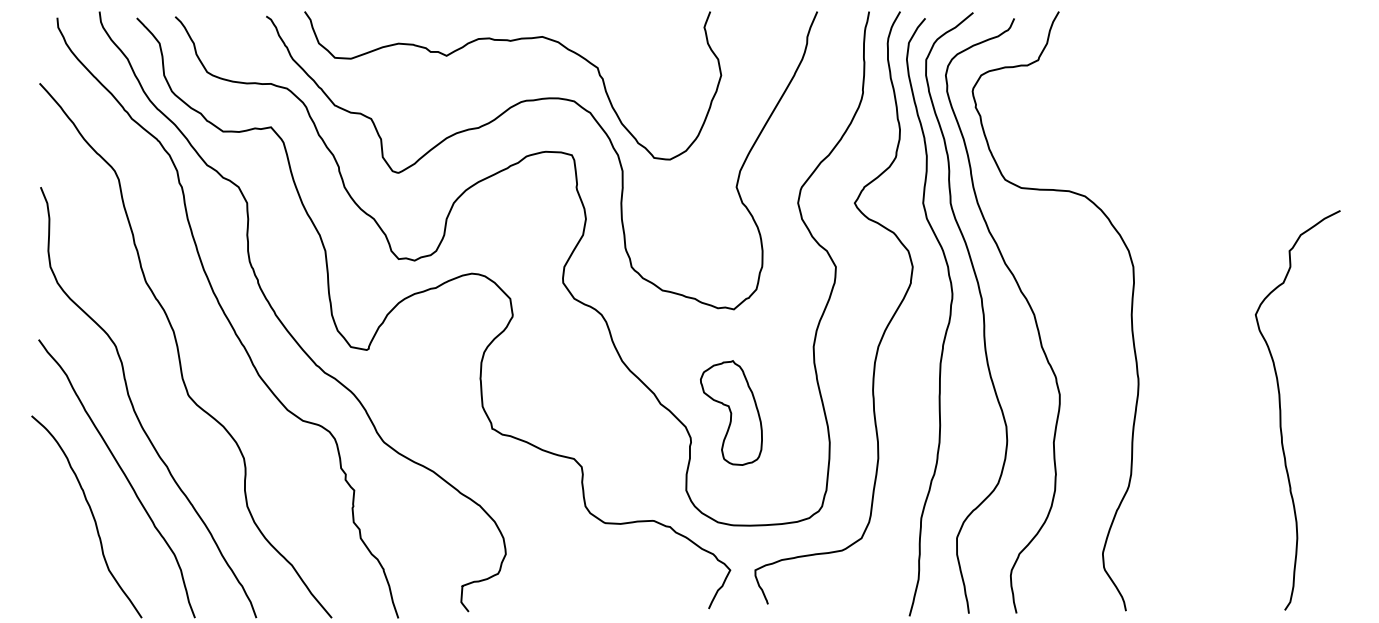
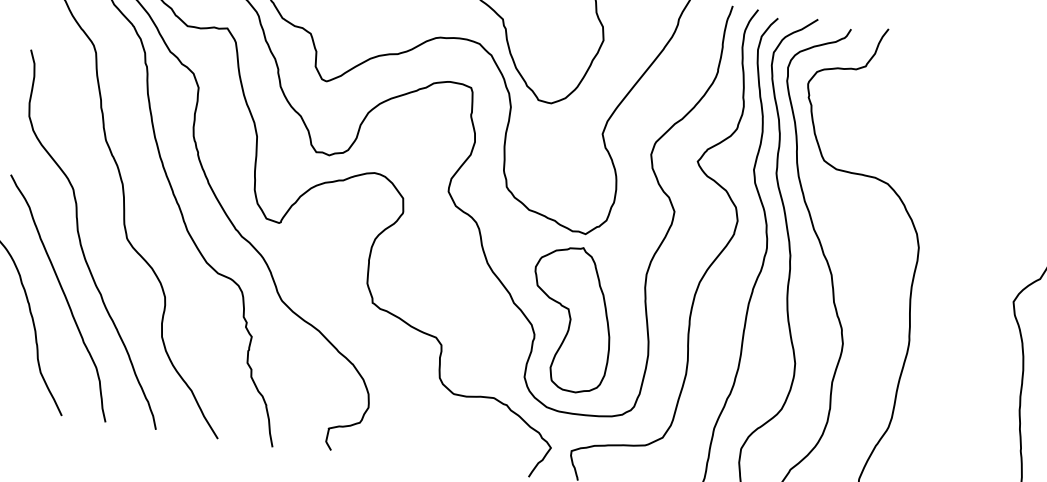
part: (731, 412) -> (571, 318), size x1.67

